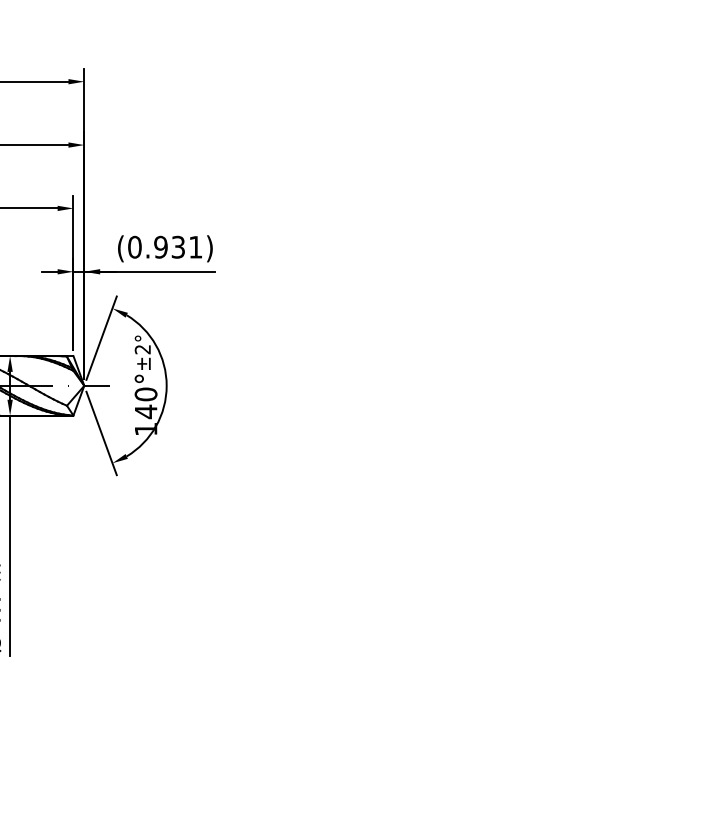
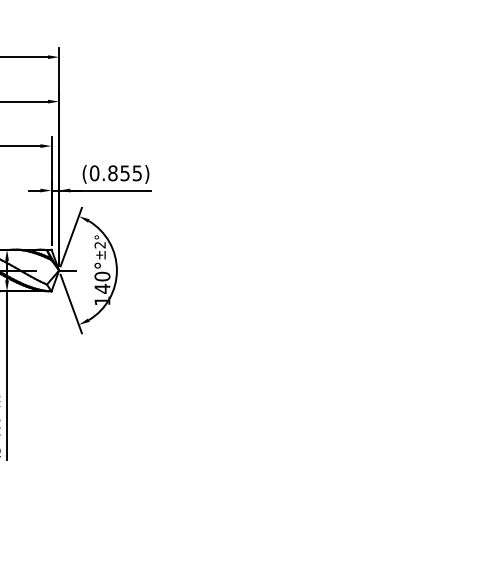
text: (178, 246) -> (125, 172), (0.931) -> (0.855)

